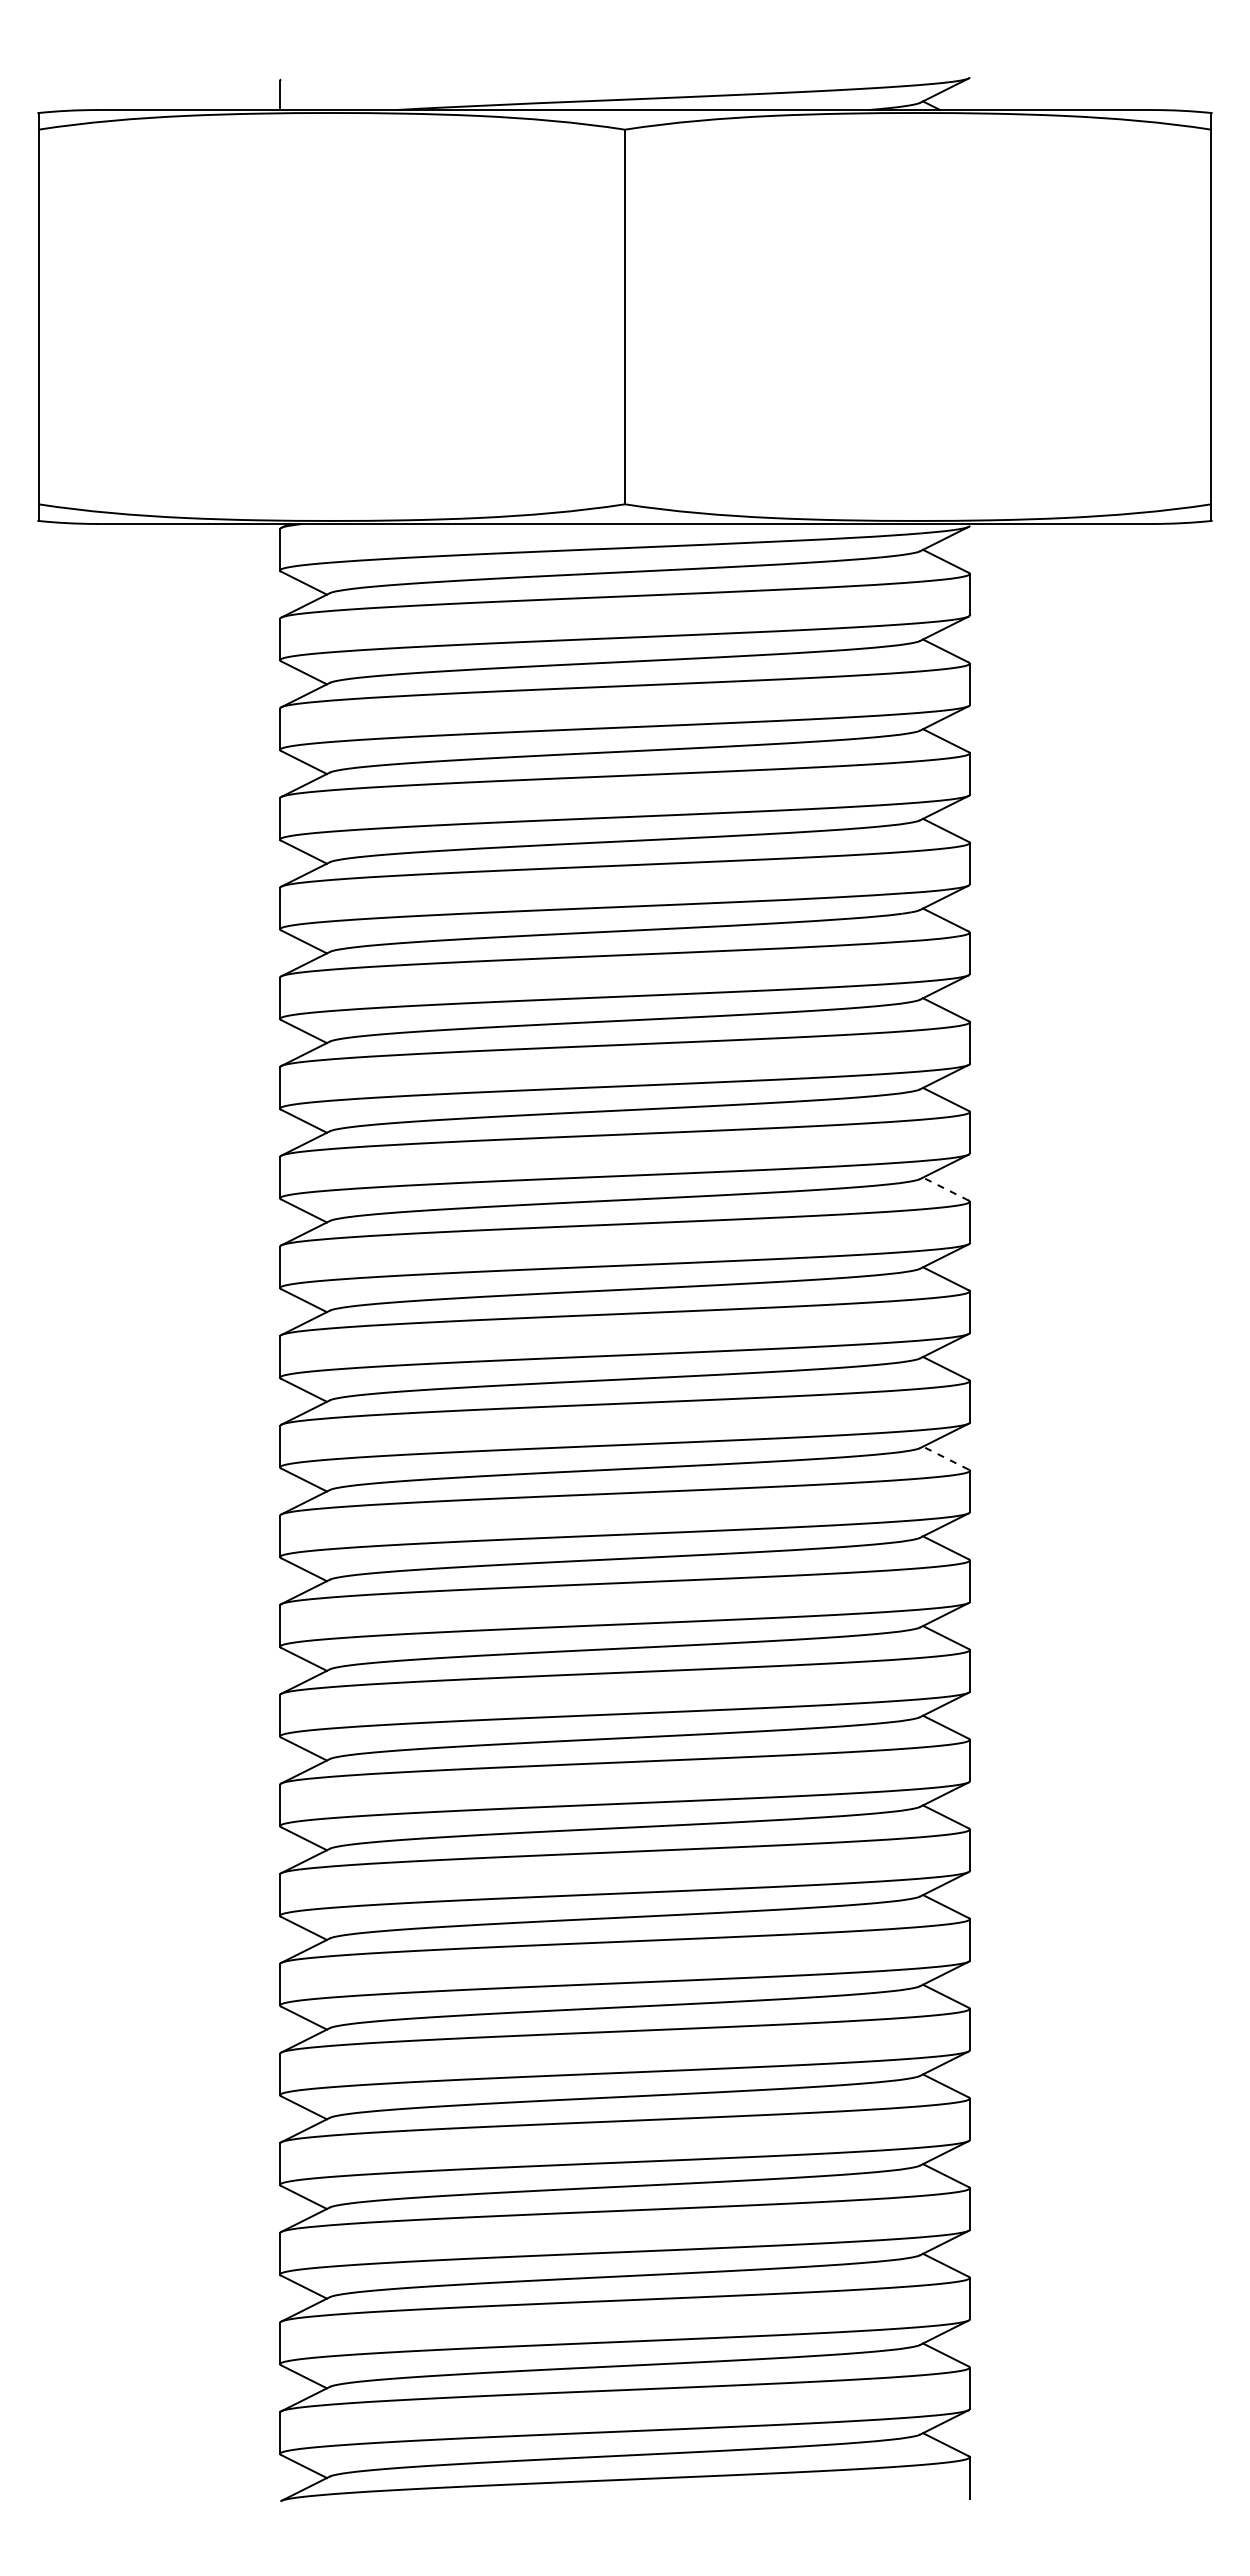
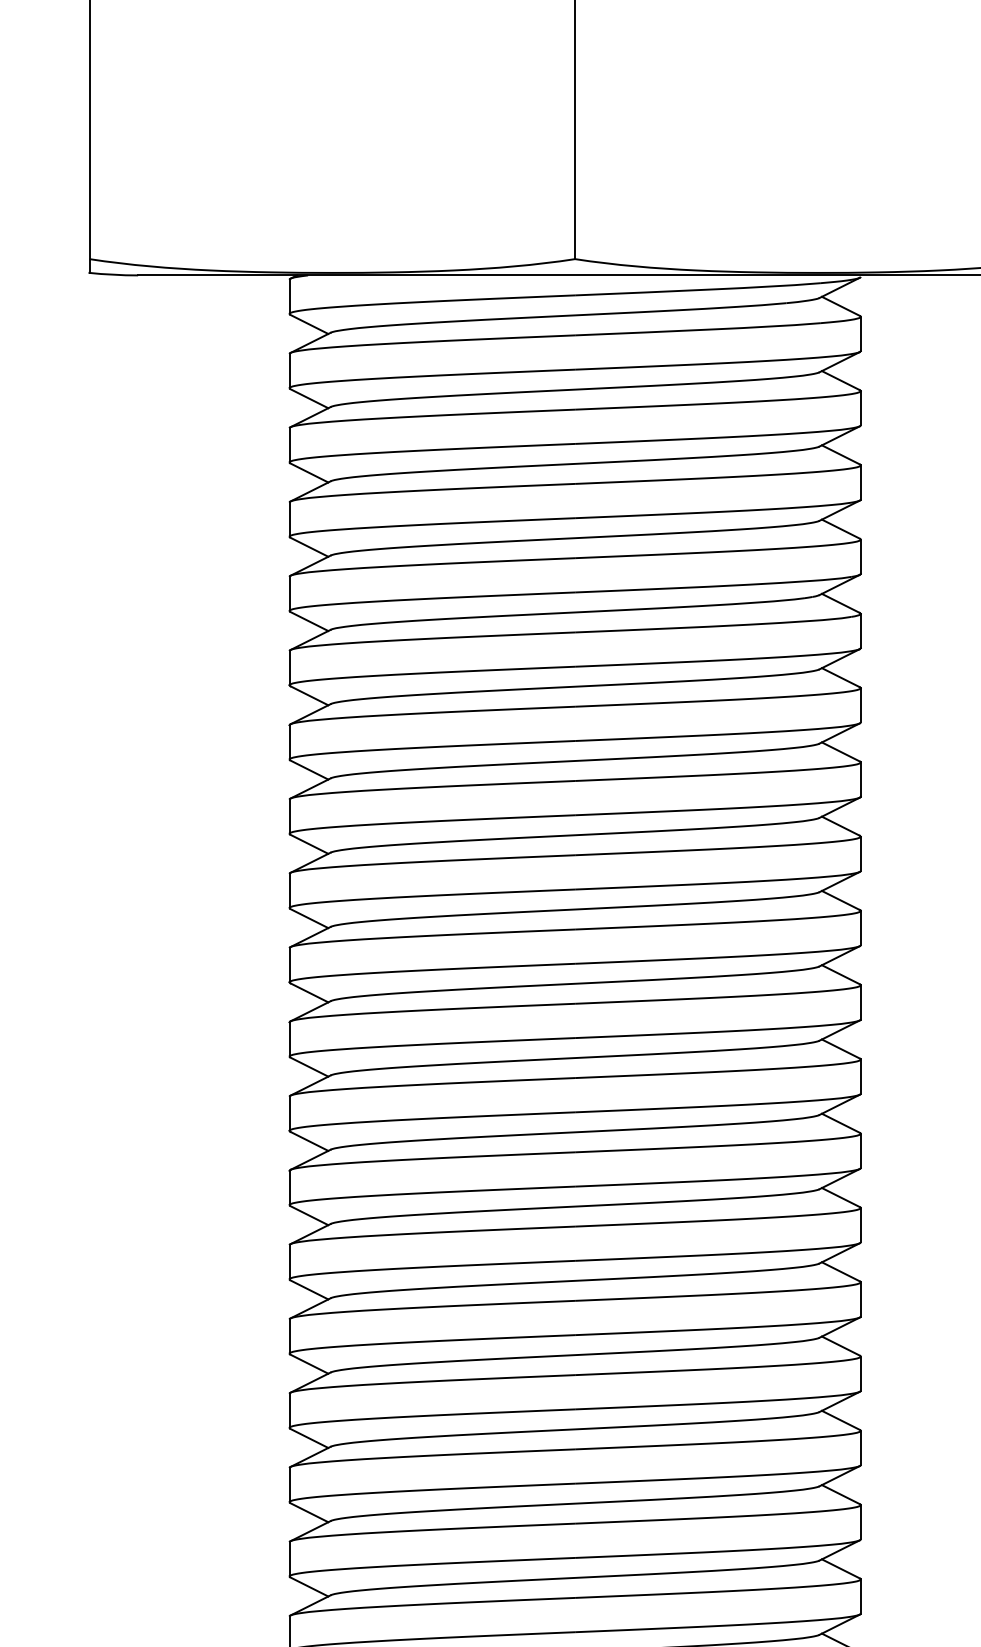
line: (945, 1189) -> (840, 826), dashed -> solid
line: (945, 1458) -> (840, 1049), dashed -> solid

